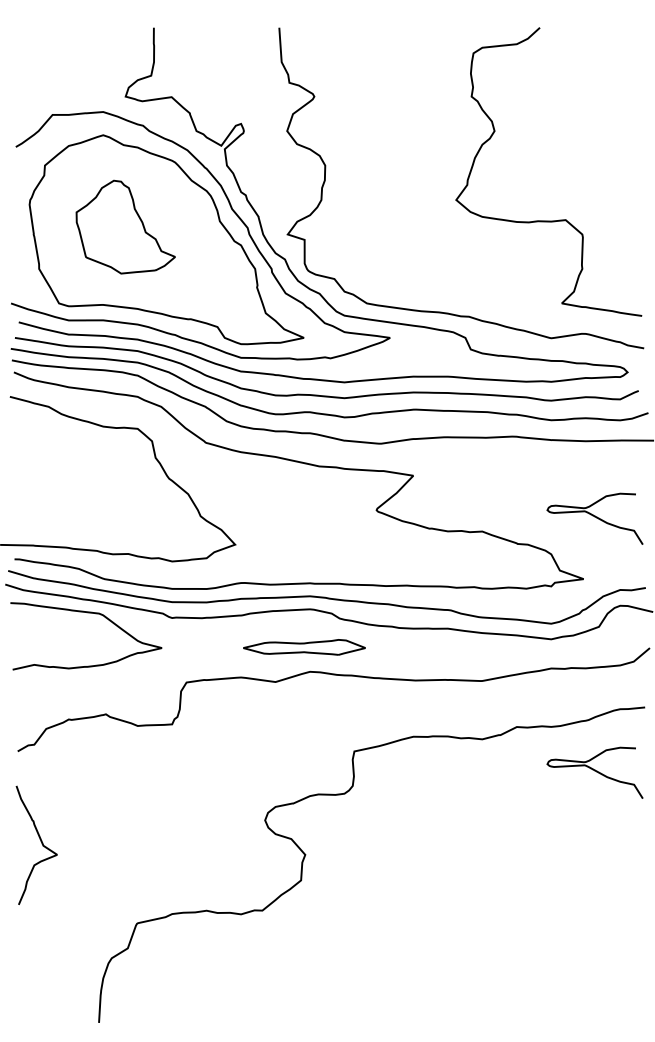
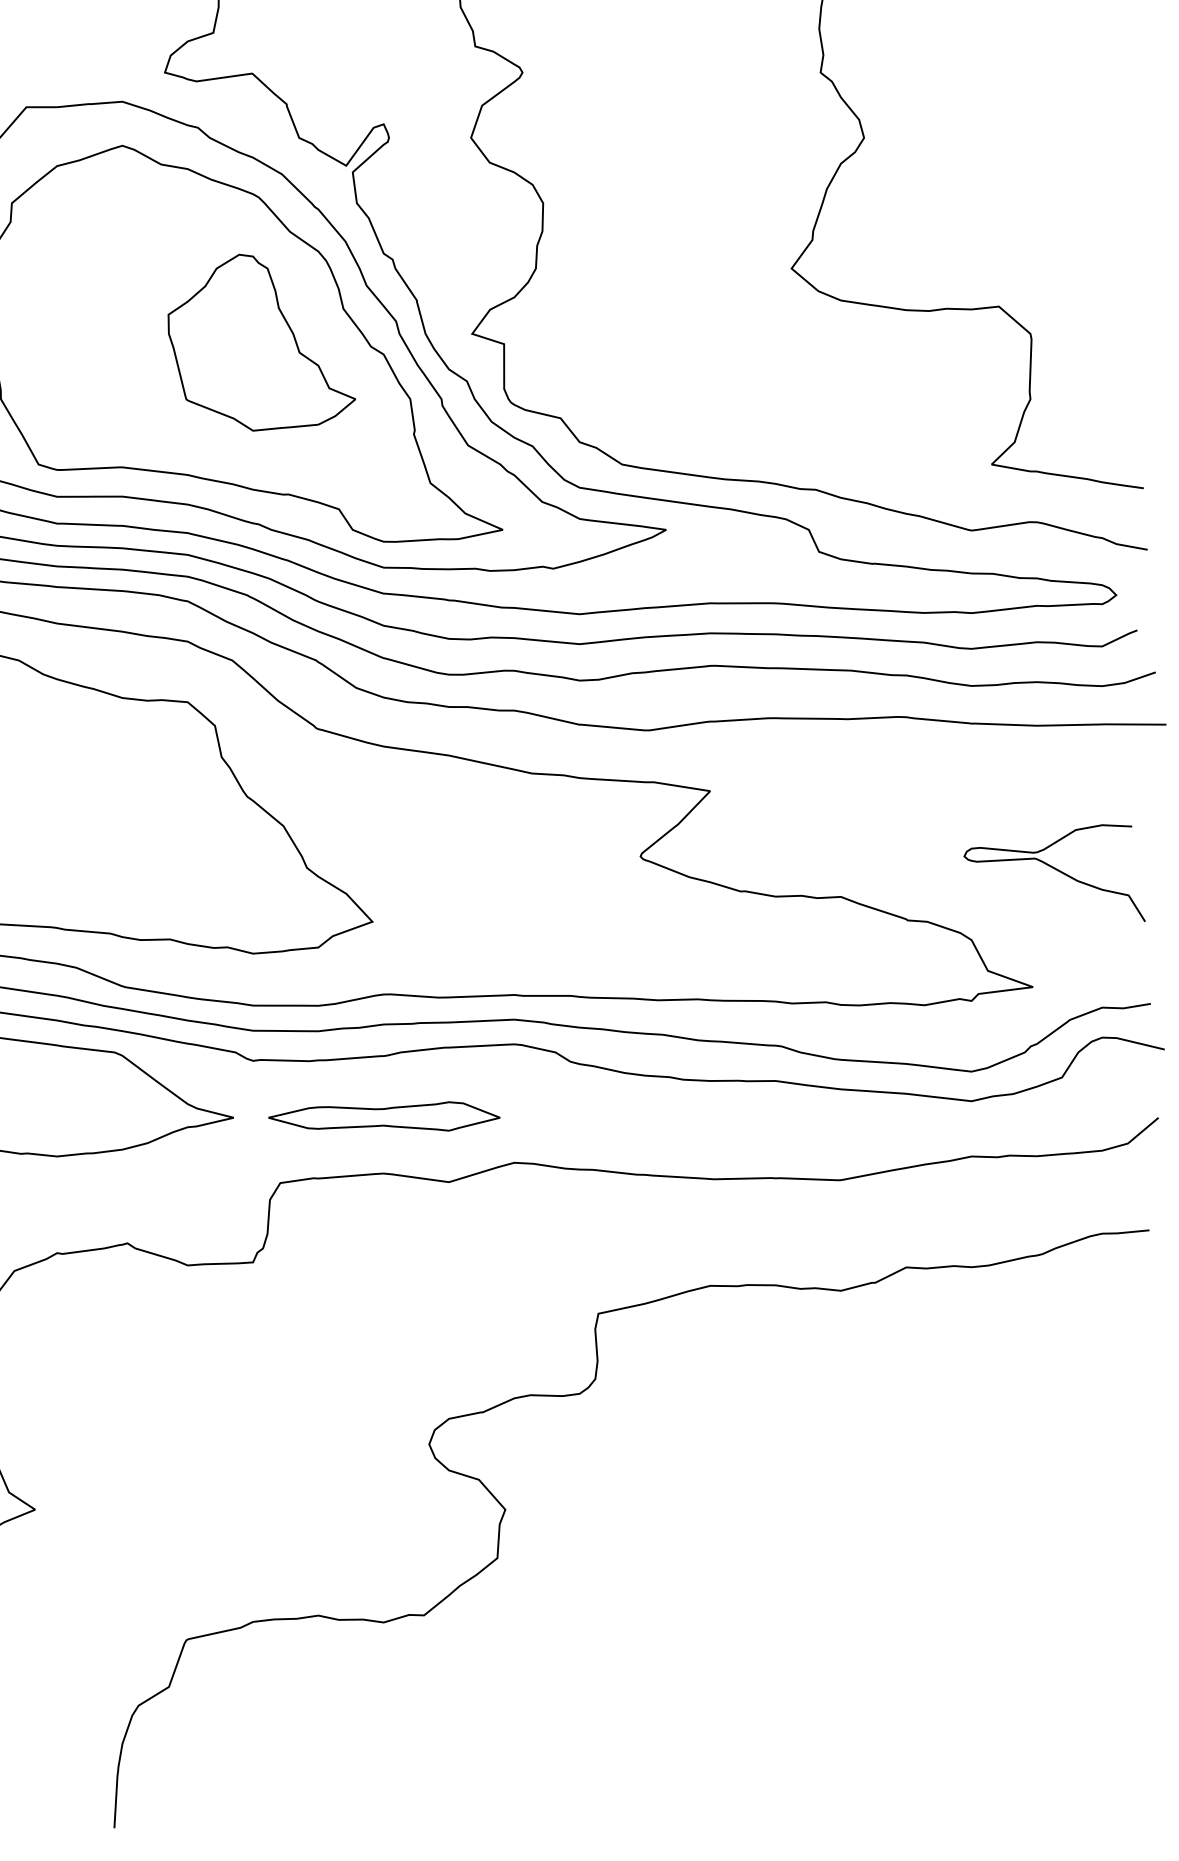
part: (125, 226) -> (261, 341), moved
part: (304, 647) -> (384, 1116), moved
curve: (594, 771) -> (1053, 1351), removed

